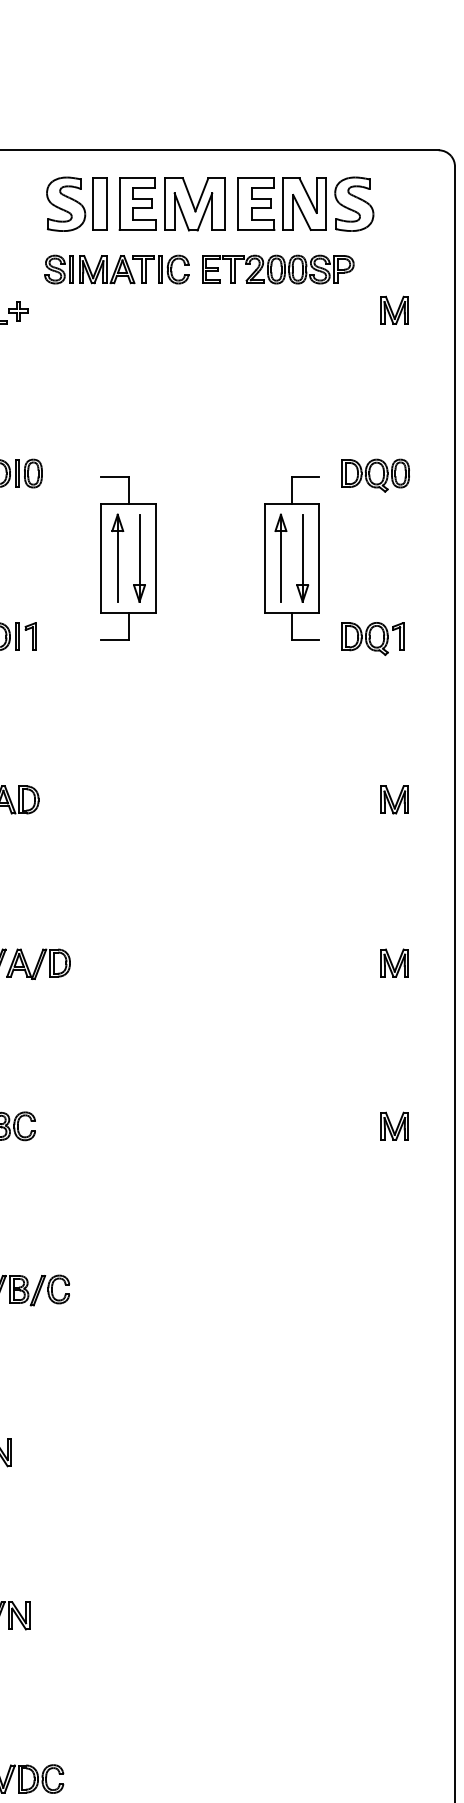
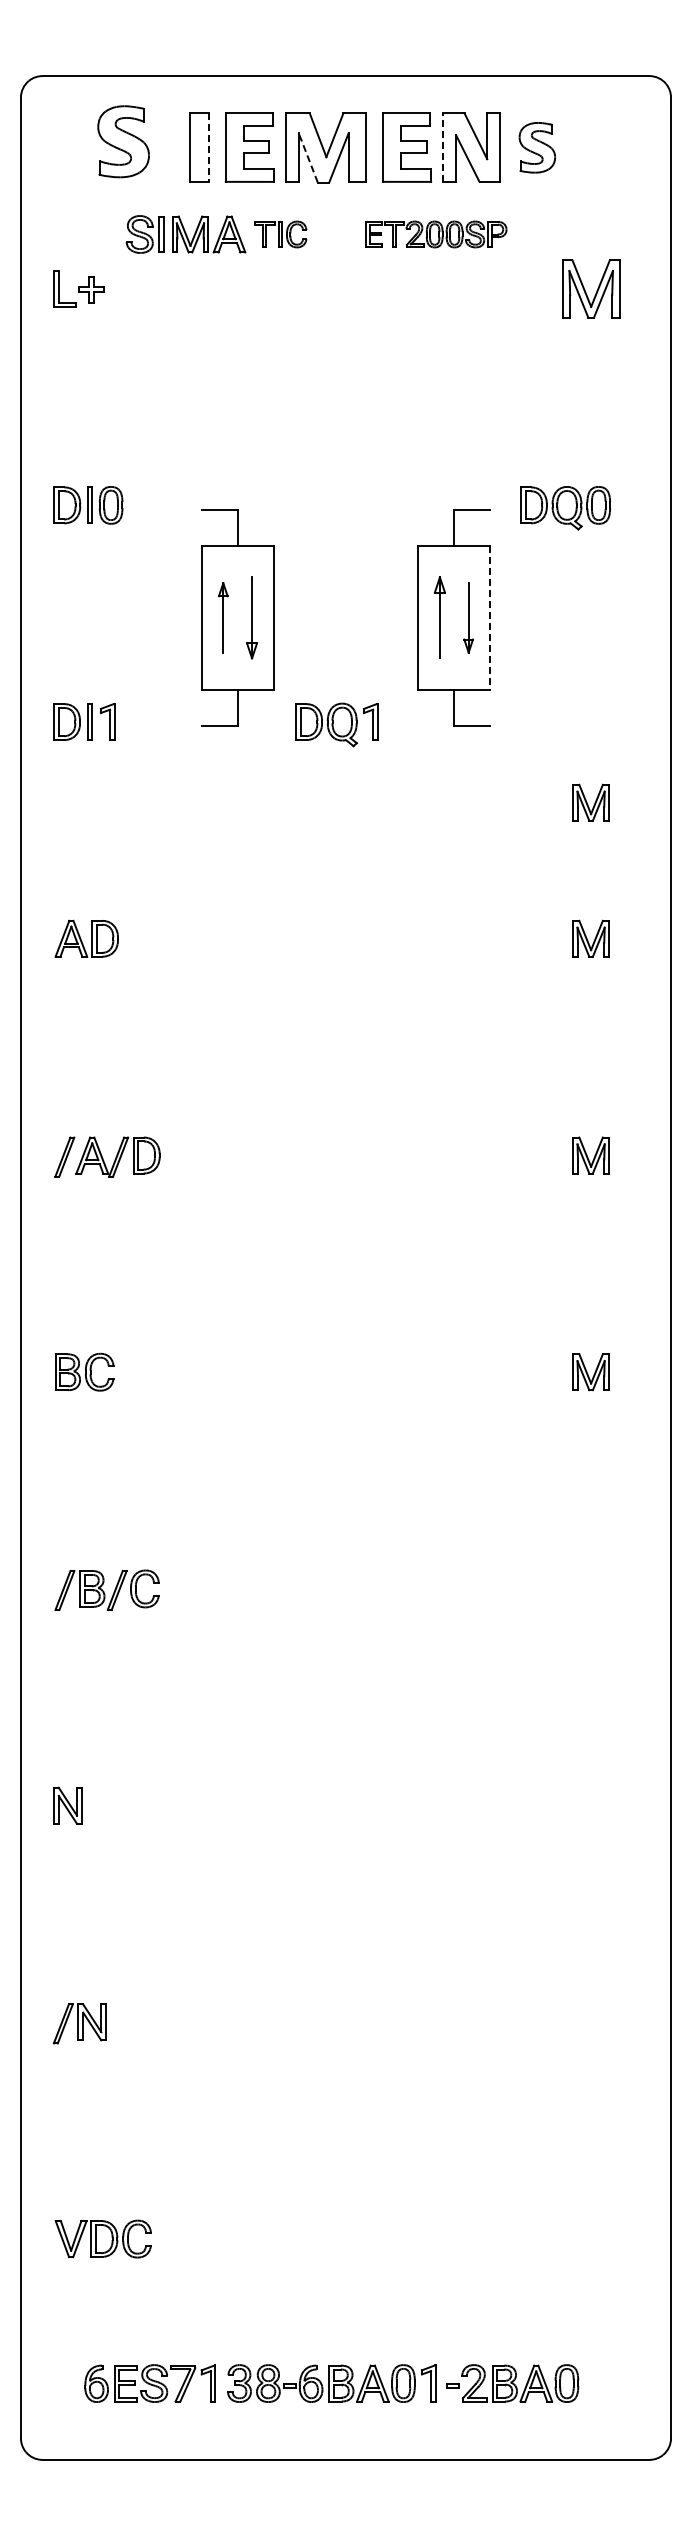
part: (66, 204) -> (123, 141), moved
line: (106, 204) -> (208, 148), solid -> dashed
line: (283, 204) -> (443, 147), solid -> dashed
part: (354, 204) -> (537, 147), size x0.7
line: (182, 211) -> (308, 157), solid -> dashed
part: (160, 269) -> (280, 234), size x0.7
part: (278, 269) -> (436, 234), size x0.7
part: (394, 310) -> (590, 288), size x1.6
part: (118, 558) -> (223, 617), size x0.6
part: (139, 558) -> (251, 617), size x0.7
part: (280, 558) -> (439, 617), size x0.7
part: (302, 558) -> (468, 617), size x0.6
line: (319, 558) -> (490, 618), solid -> dashed
part: (372, 638) -> (336, 724), moved
part: (394, 697) -> (590, 802), added

